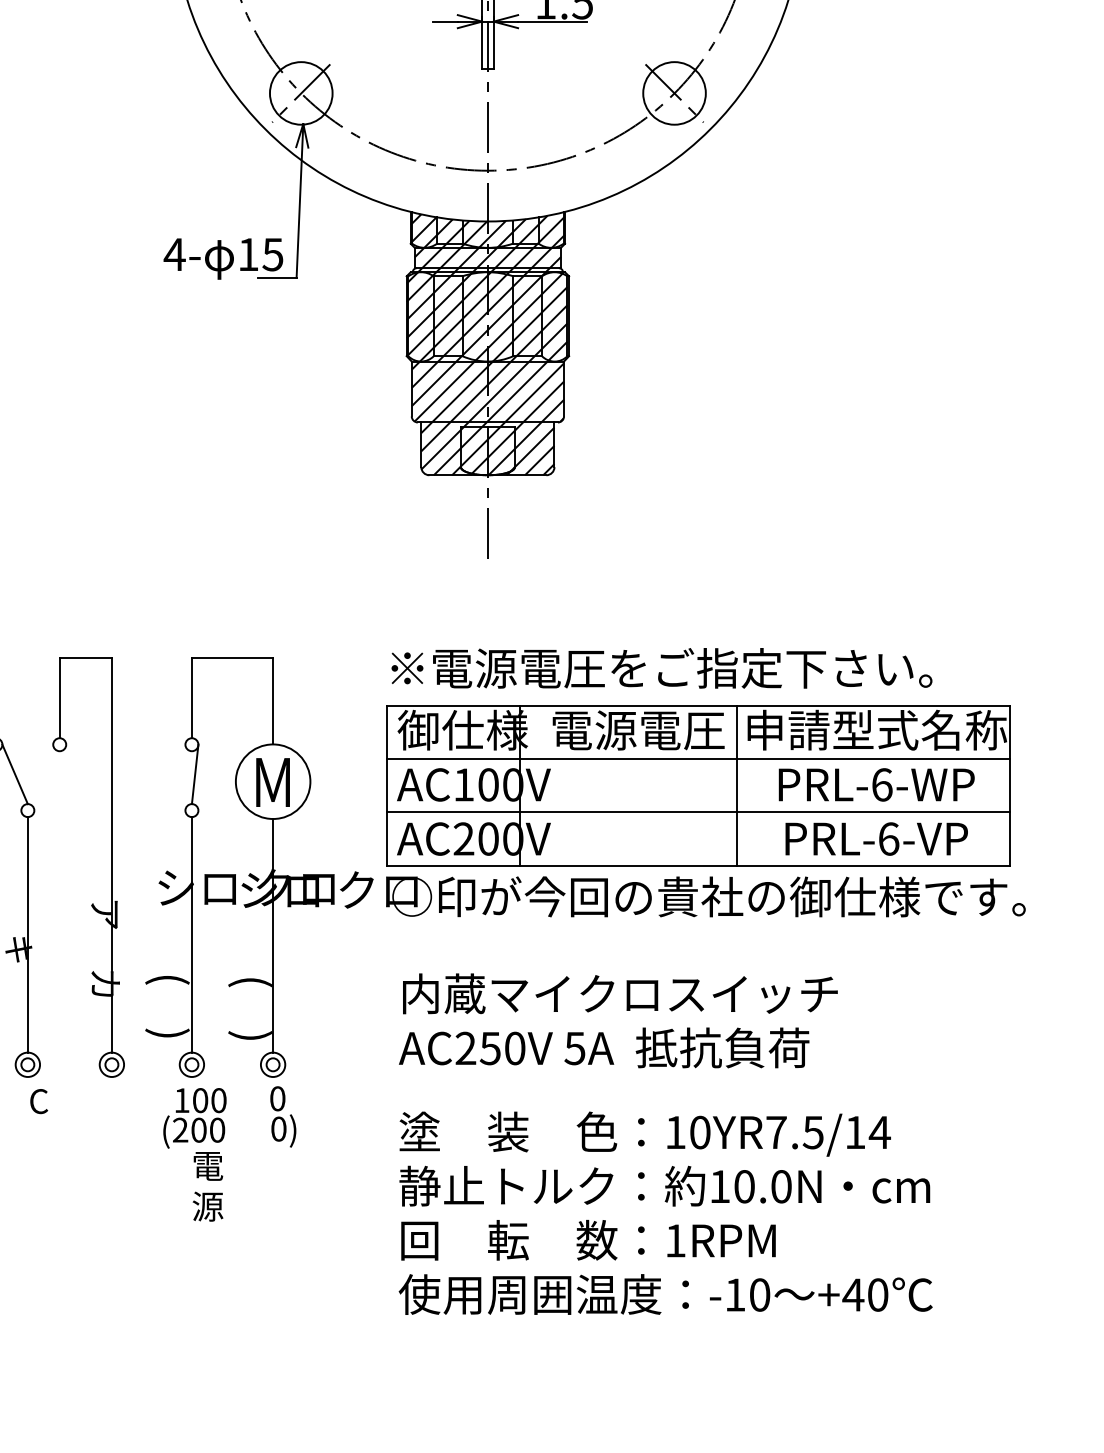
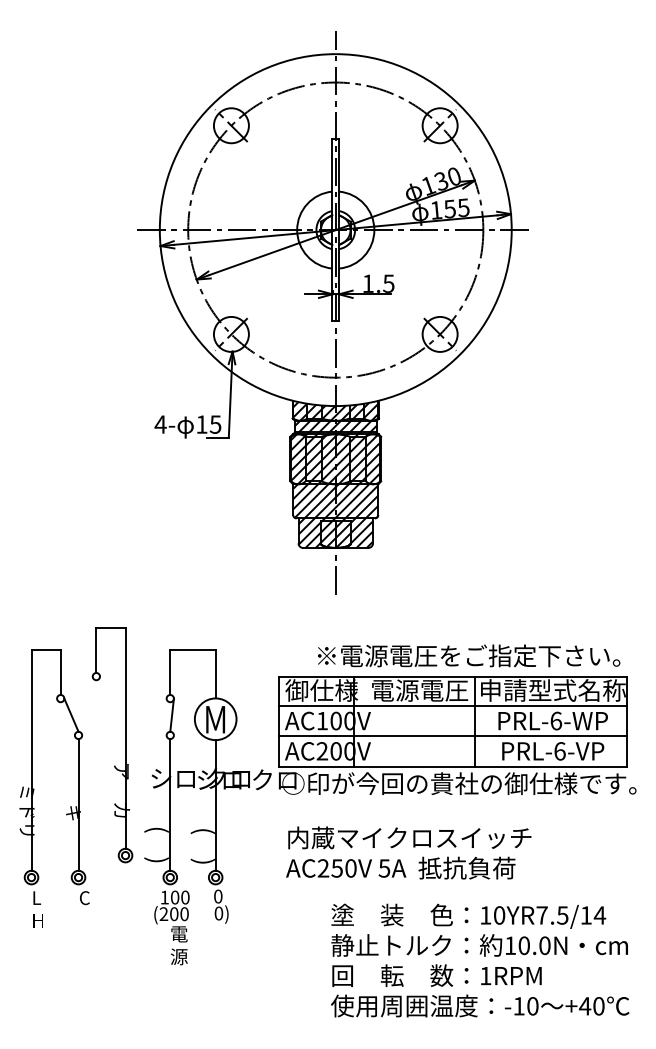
text: (662, 667) -> (469, 655), moved
part: (111, 867) -> (125, 745), moved
text: (666, 1213) -> (480, 960), moved

